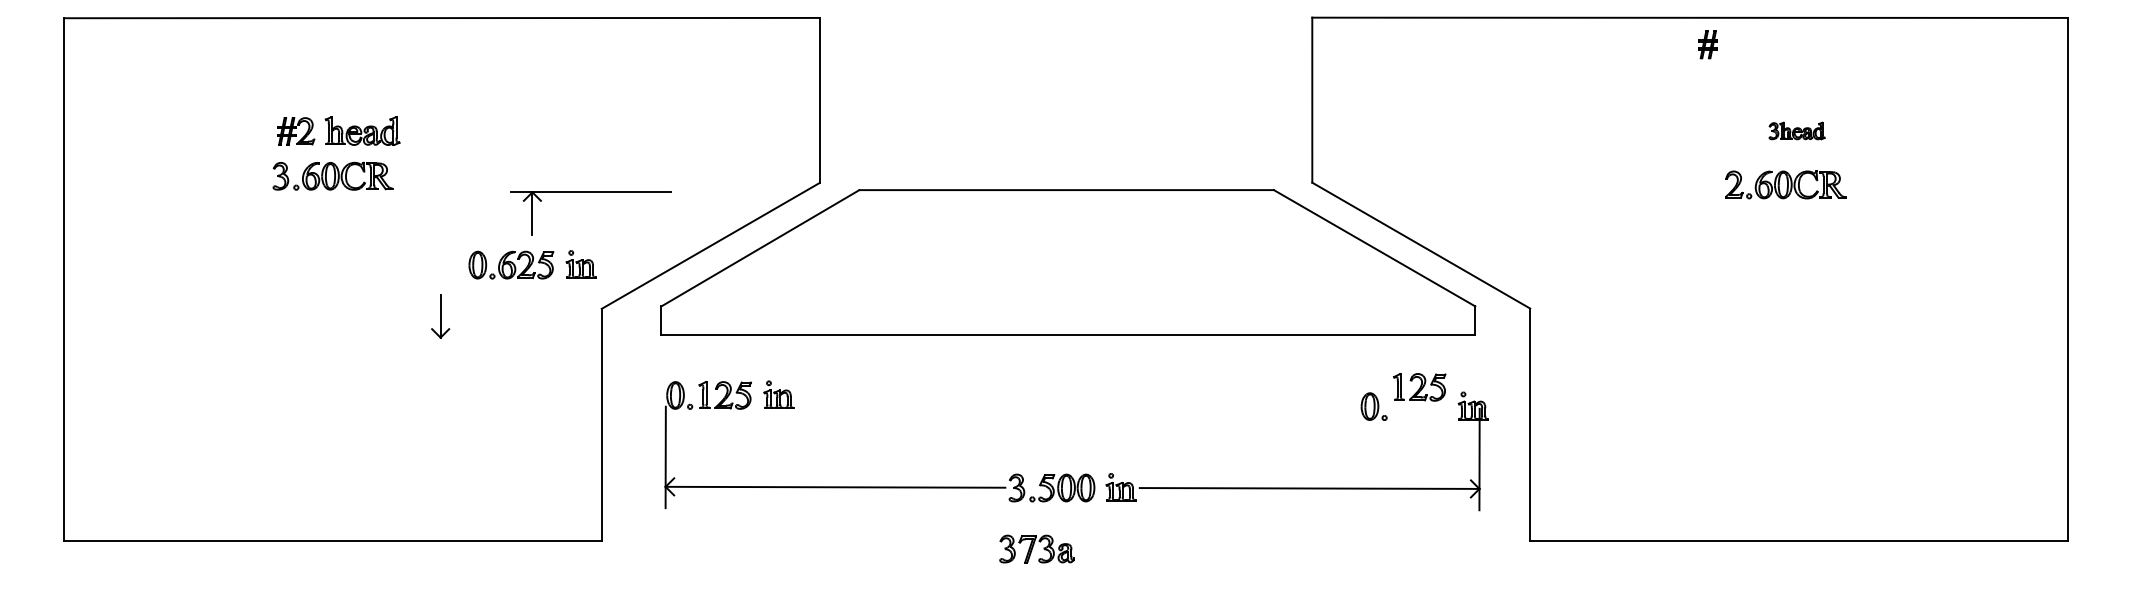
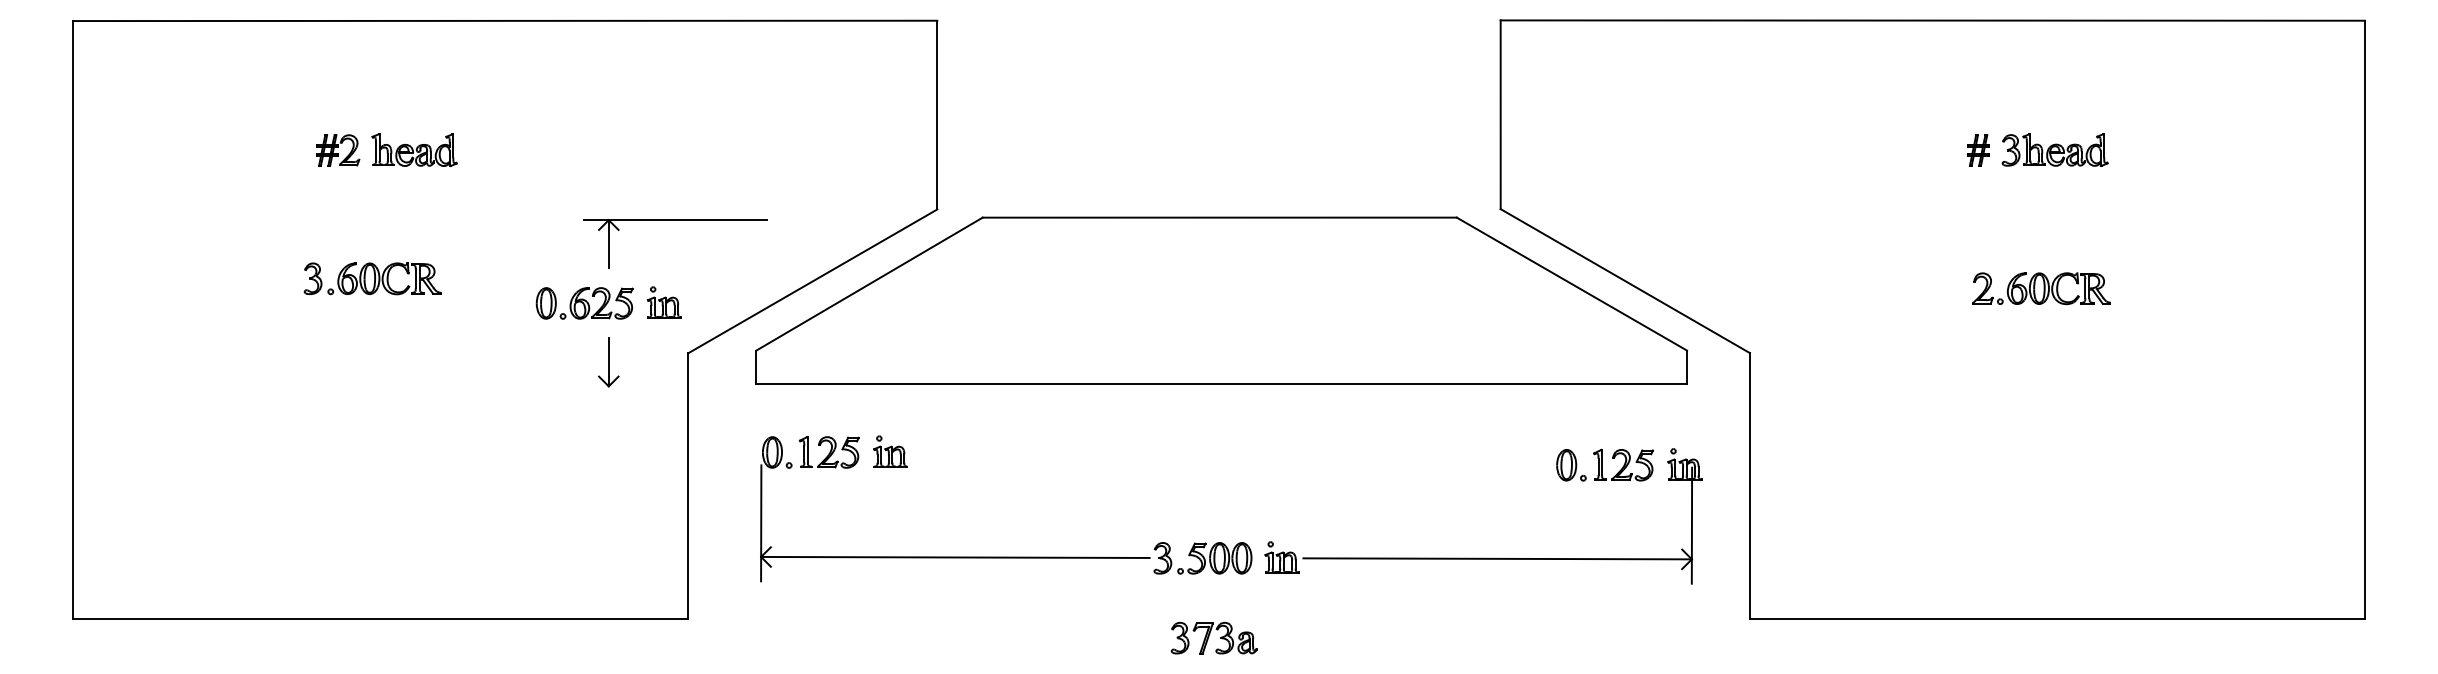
part: (1708, 44) -> (1978, 150), moved
part: (1796, 130) -> (2054, 149), size x1.67
part: (332, 176) -> (372, 278), moved
part: (1785, 184) -> (2041, 288), moved
part: (440, 316) -> (608, 362), moved
part: (1419, 386) -> (1623, 464), moved
part: (1036, 548) -> (1213, 637), moved

